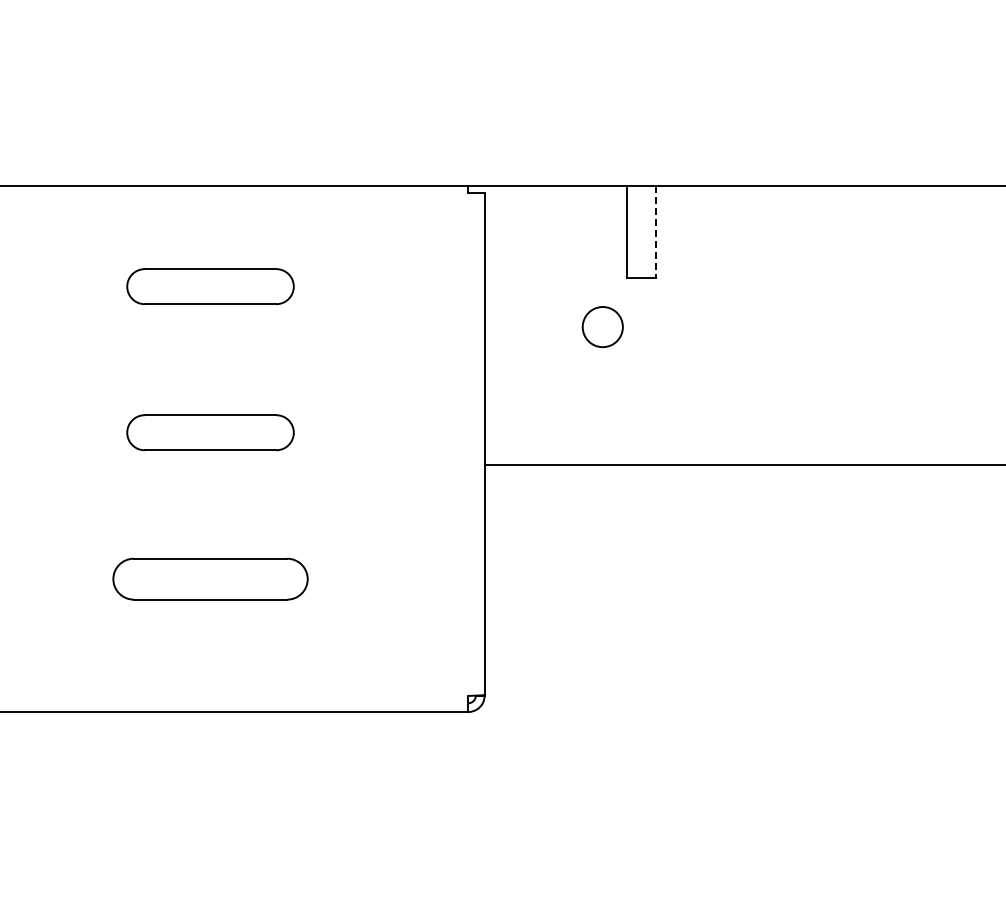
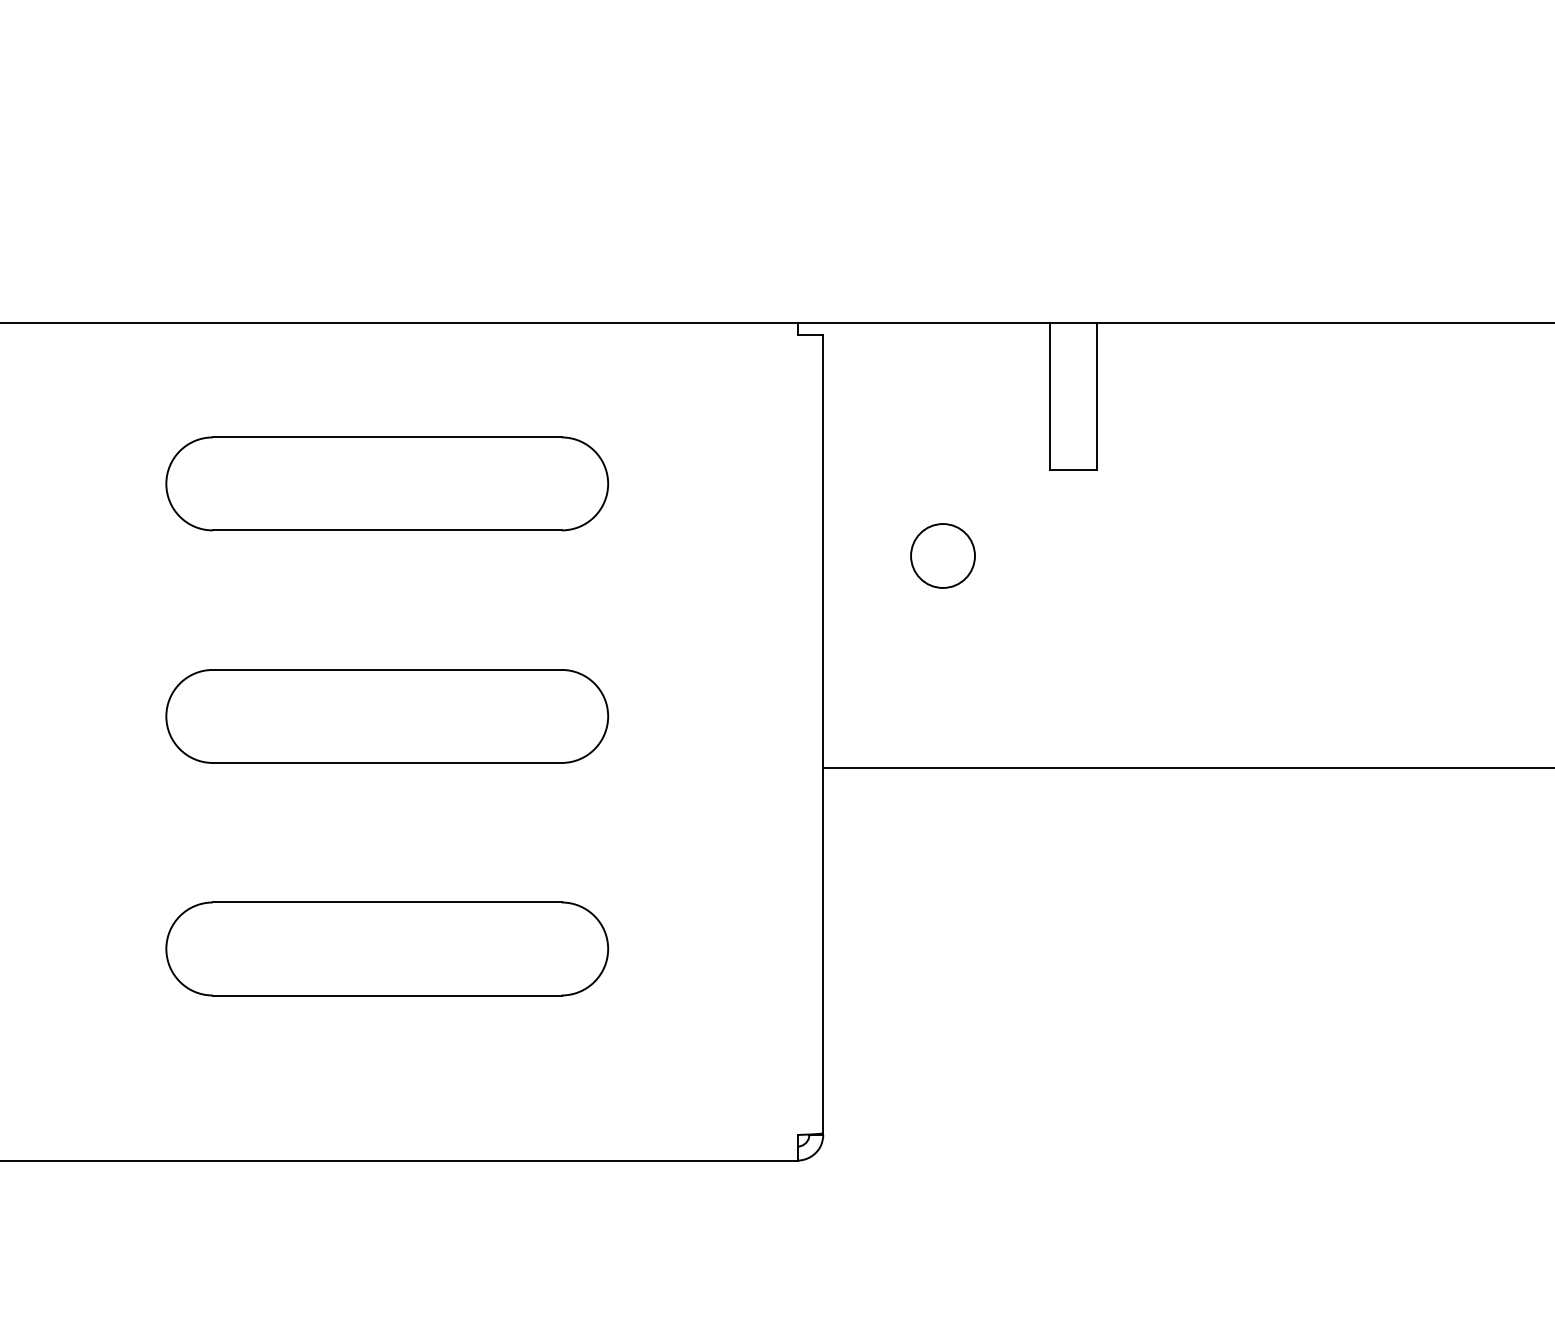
line: (656, 232) -> (1096, 397), dashed -> solid
part: (210, 286) -> (387, 483), size x1.67
circle: (602, 327) -> (942, 556), moved
part: (210, 432) -> (387, 715), size x1.67
part: (210, 579) -> (387, 949), size x1.43

